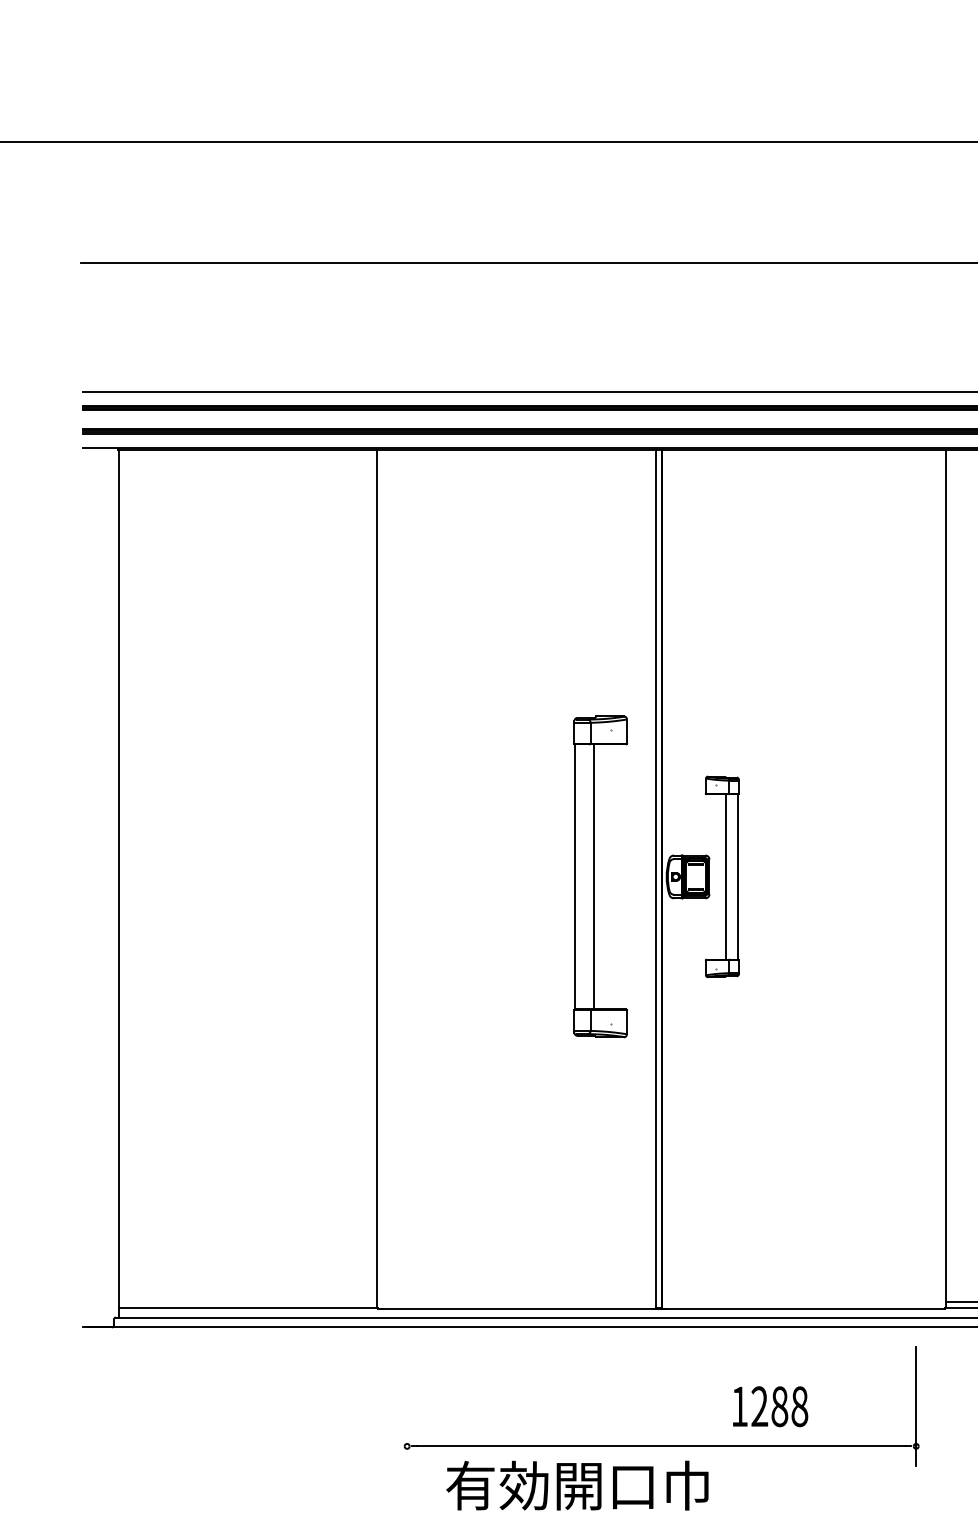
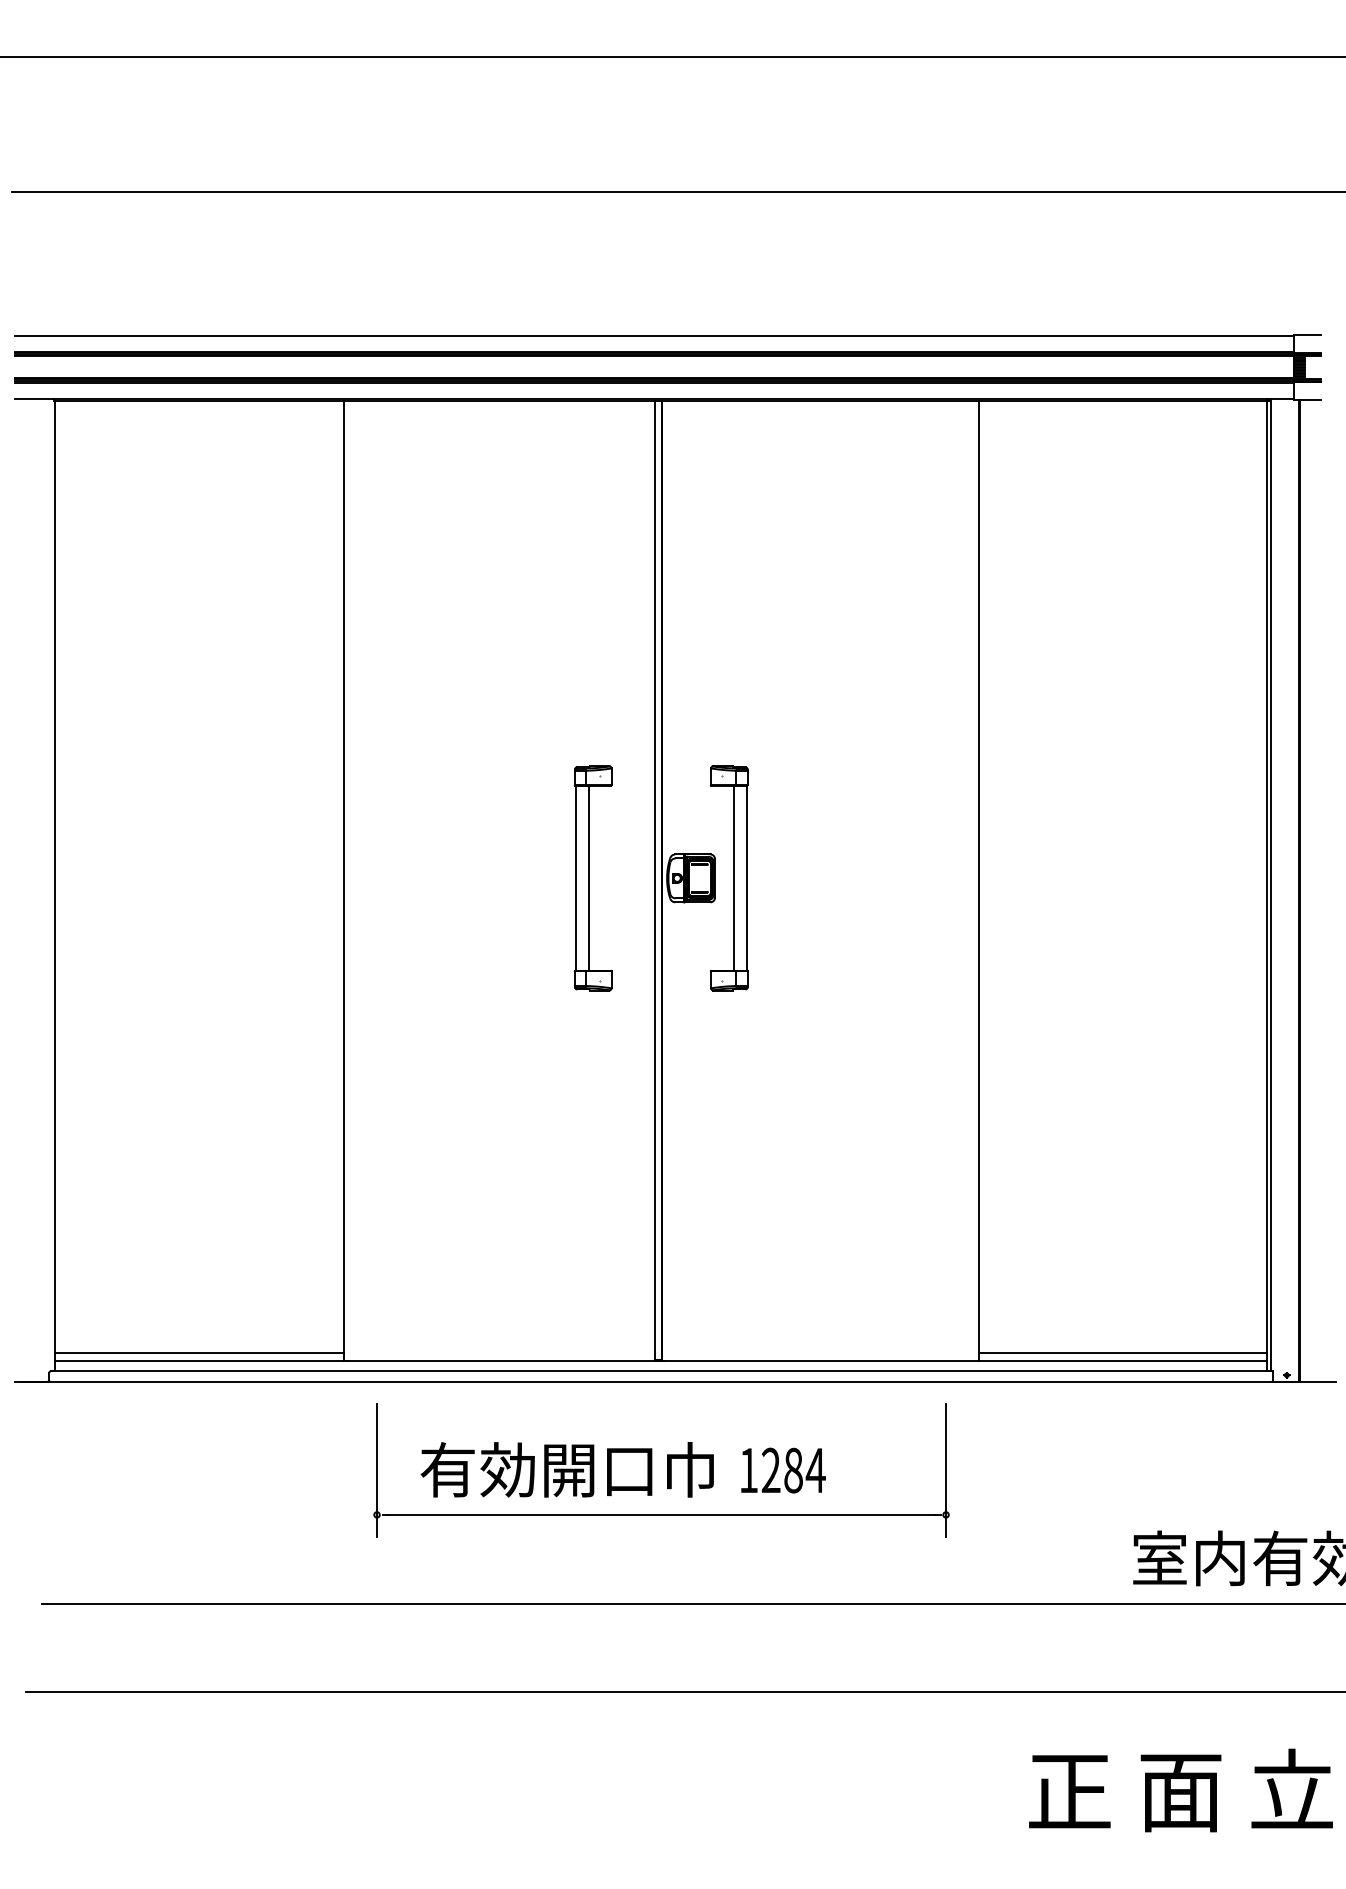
part: (599, 877) -> (592, 878), size x0.62
line: (248, 1301) -> (199, 1353), added
line: (407, 1406) -> (377, 1470), added
text: (799, 1406) -> (815, 1470), 1288 -> 1284
text: (576, 1485) -> (566, 1469), moved

